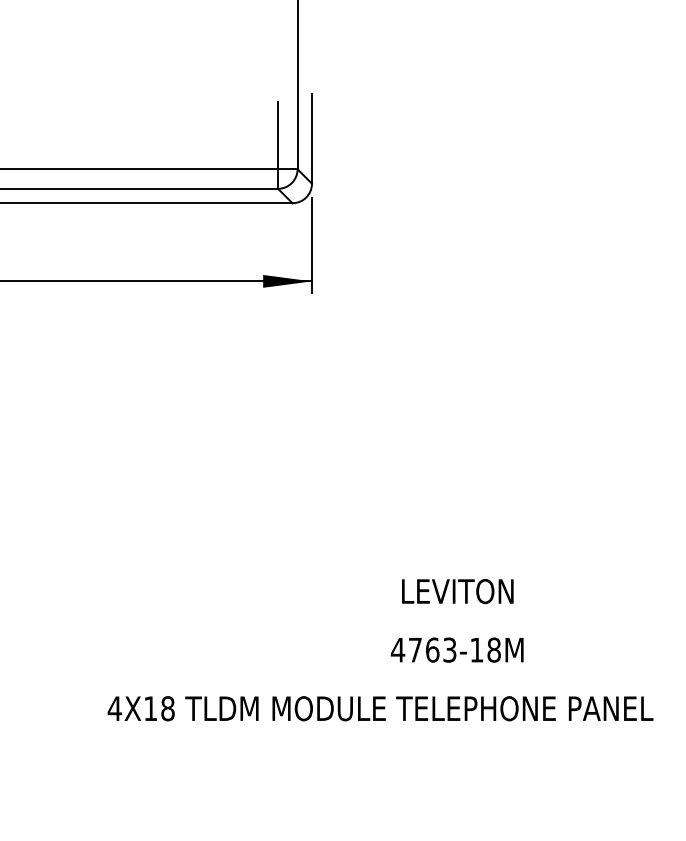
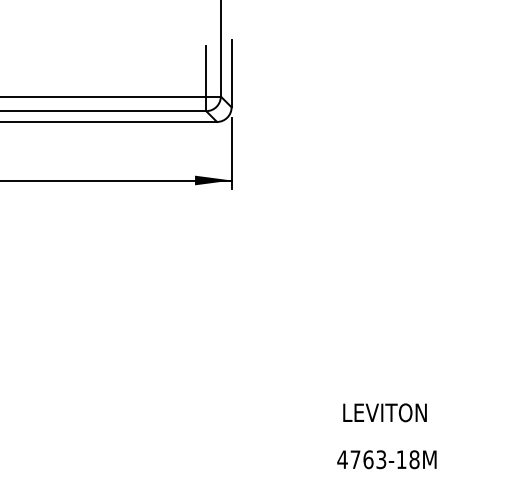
text: (457, 591) -> (384, 412), moved
text: (457, 649) -> (387, 459), moved

